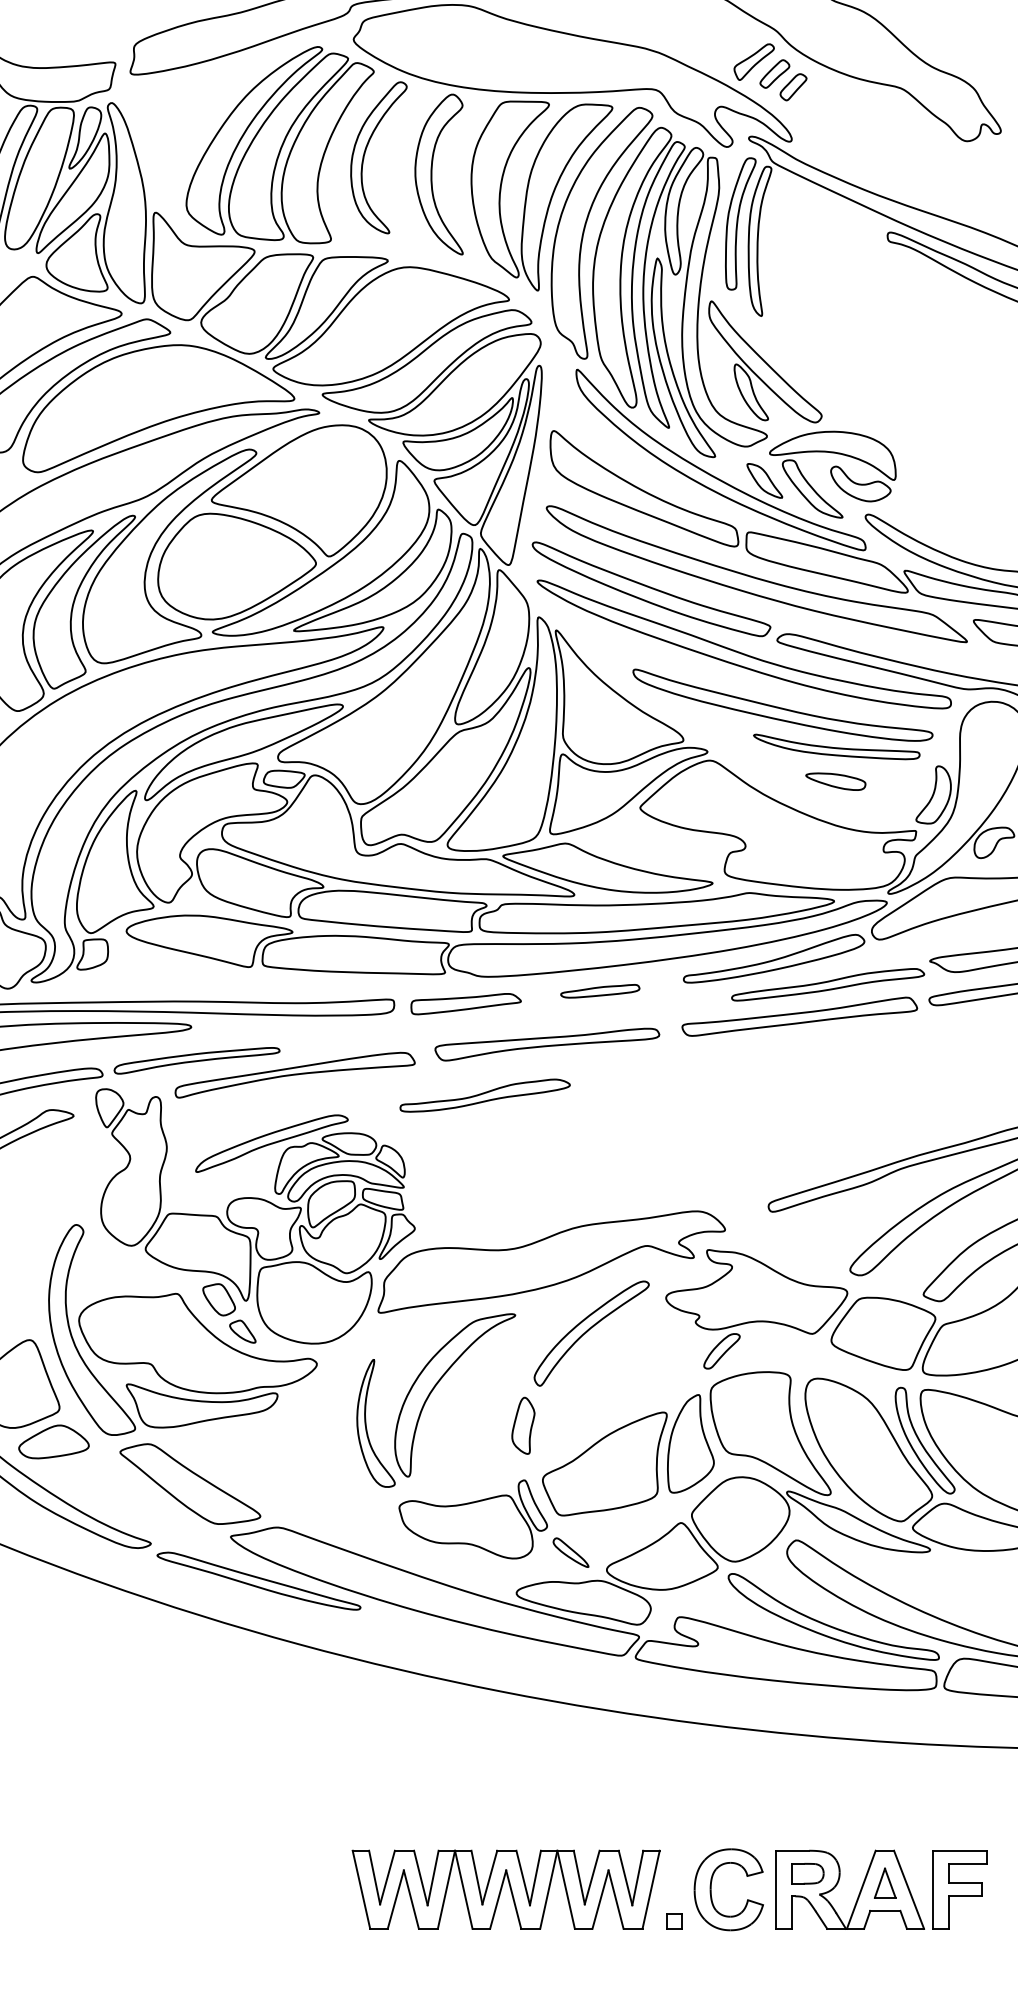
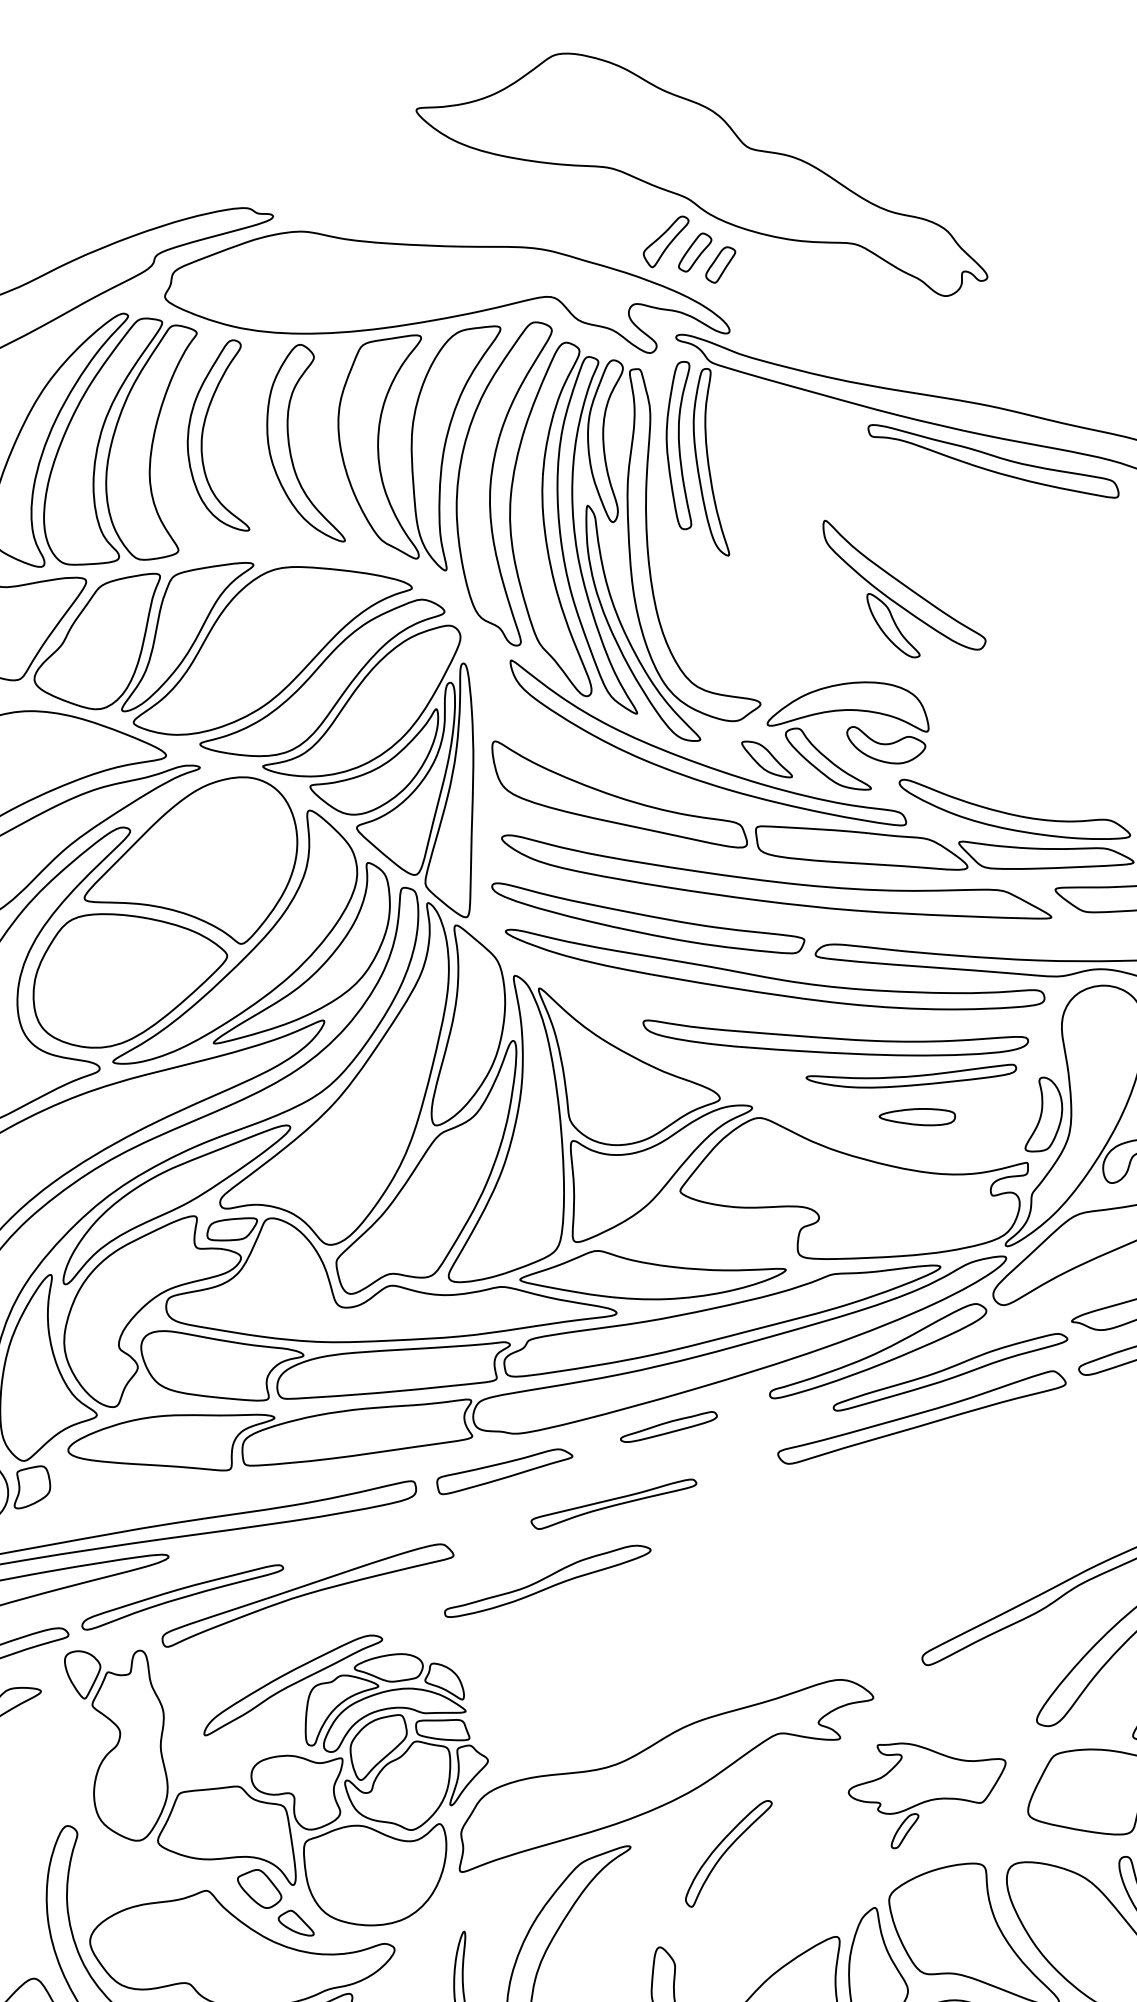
part: (765, 361) -> (904, 584), moved
part: (547, 1044) -> (614, 1504), size x0.6
part: (756, 1309) -> (928, 1789), size x0.7
part: (591, 1333) -> (728, 1853), size x0.7

